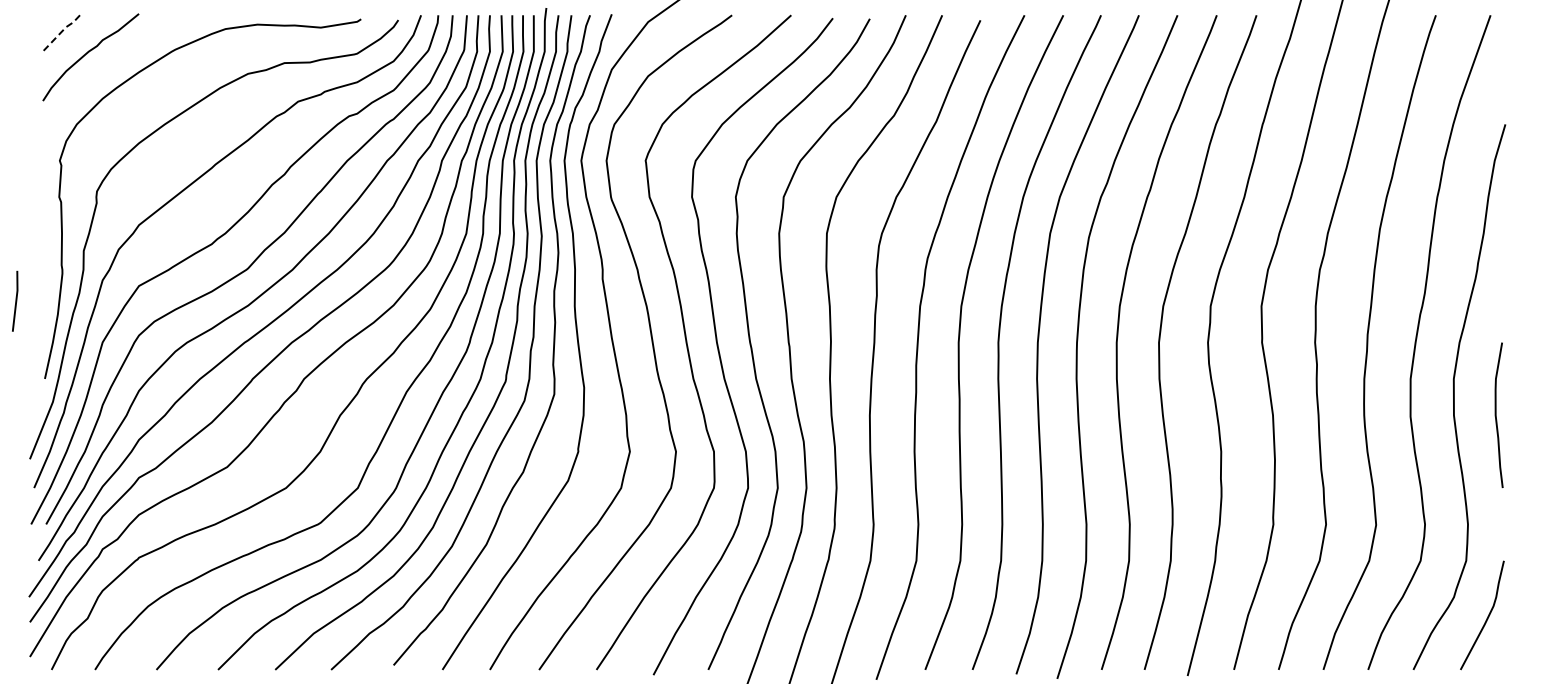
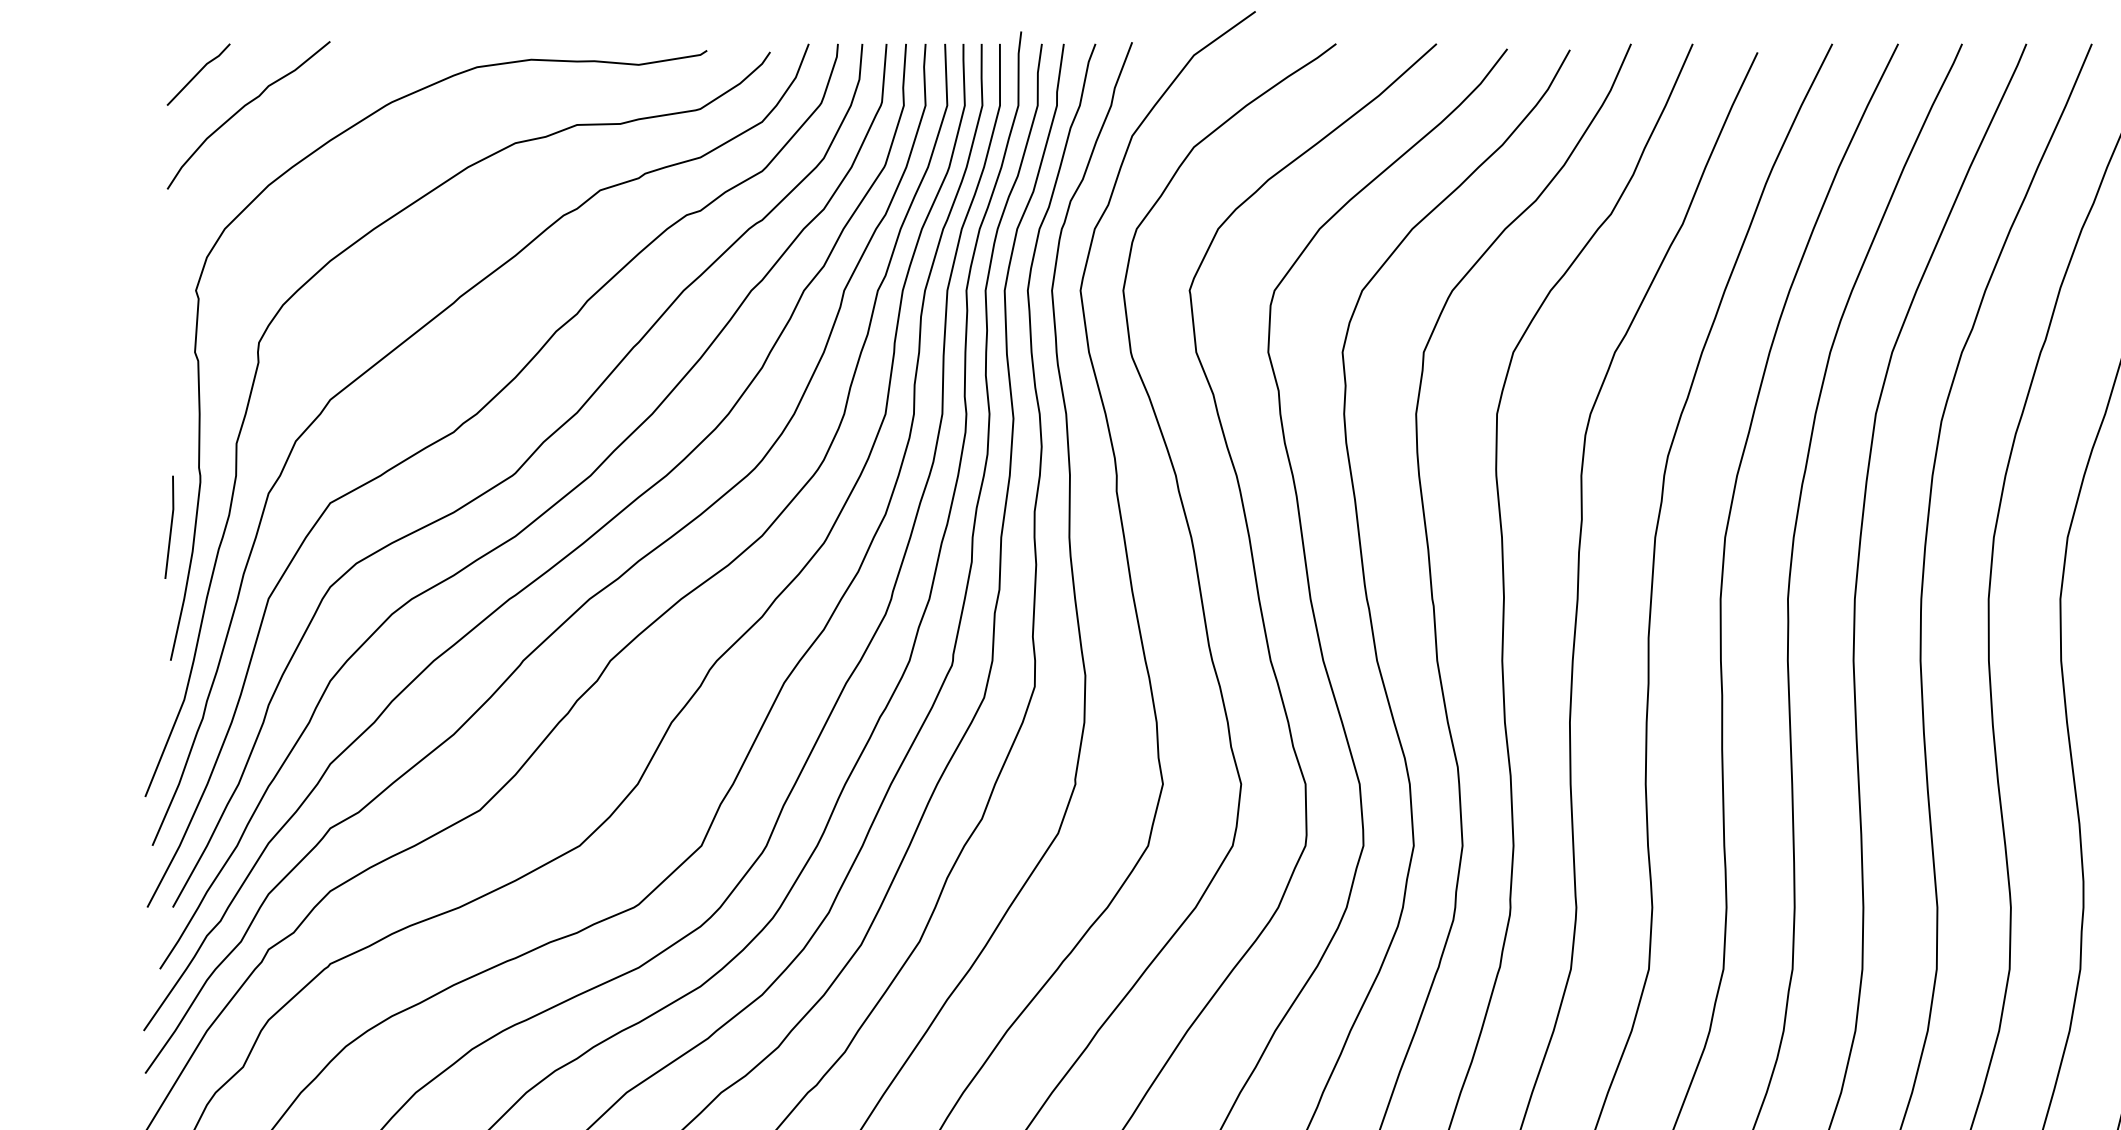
line: (61, 32) -> (198, 73), dashed -> solid
line: (15, 300) -> (169, 525), moved

